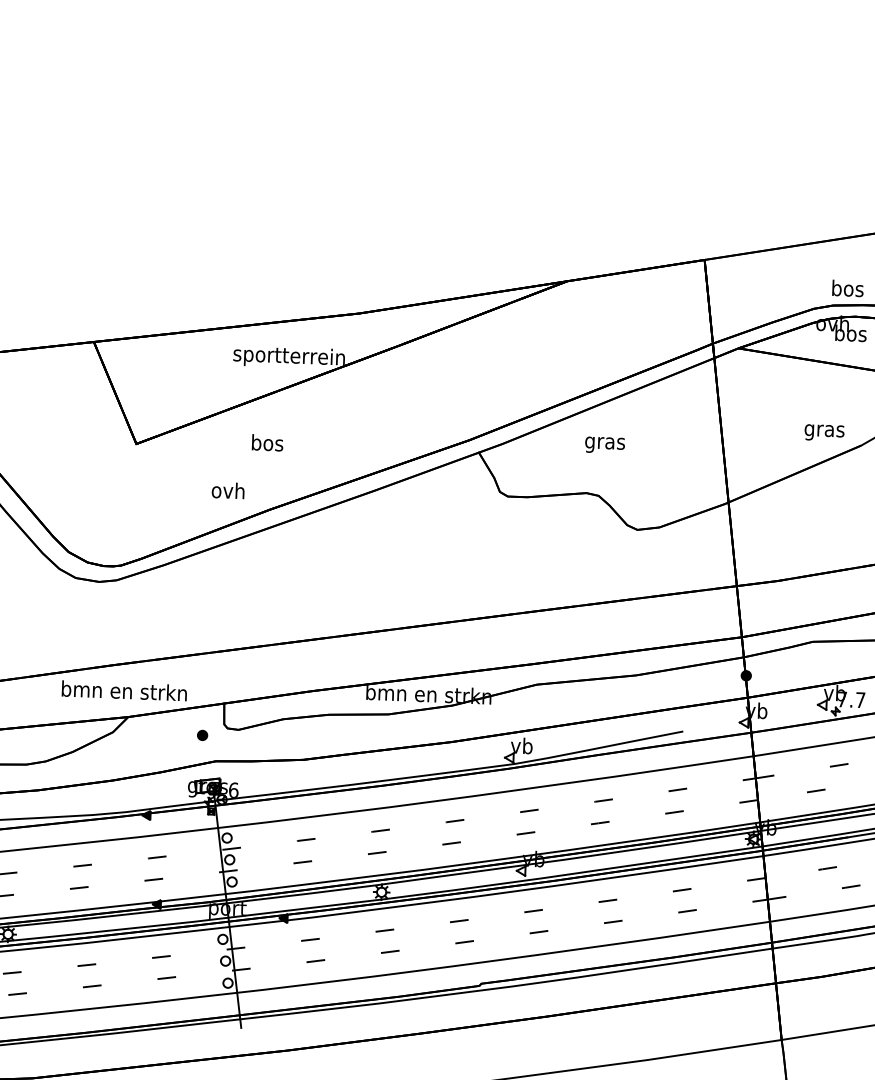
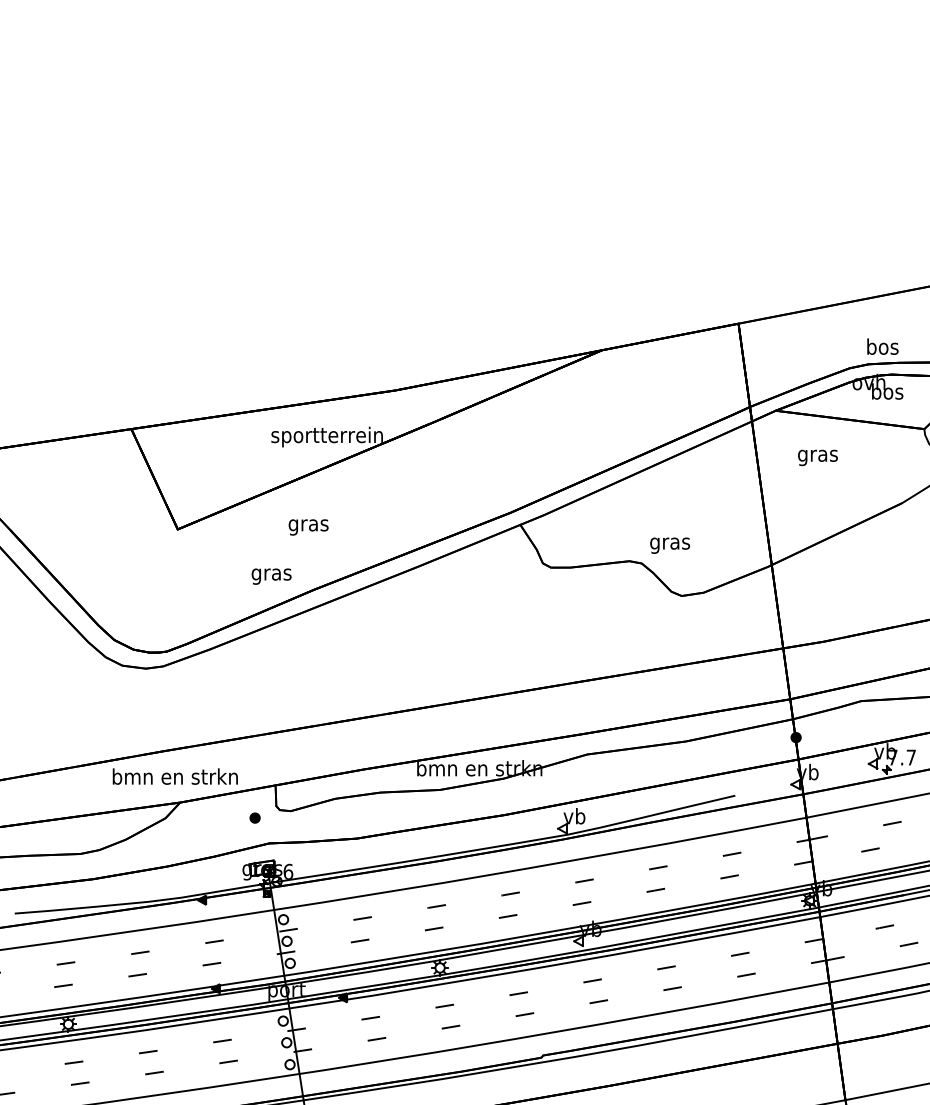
text: (824, 432) -> (817, 457), moved
text: (267, 445) -> (308, 525), bos -> gras
text: (605, 445) -> (670, 545), moved
text: (228, 492) -> (271, 574), ovh -> gras

